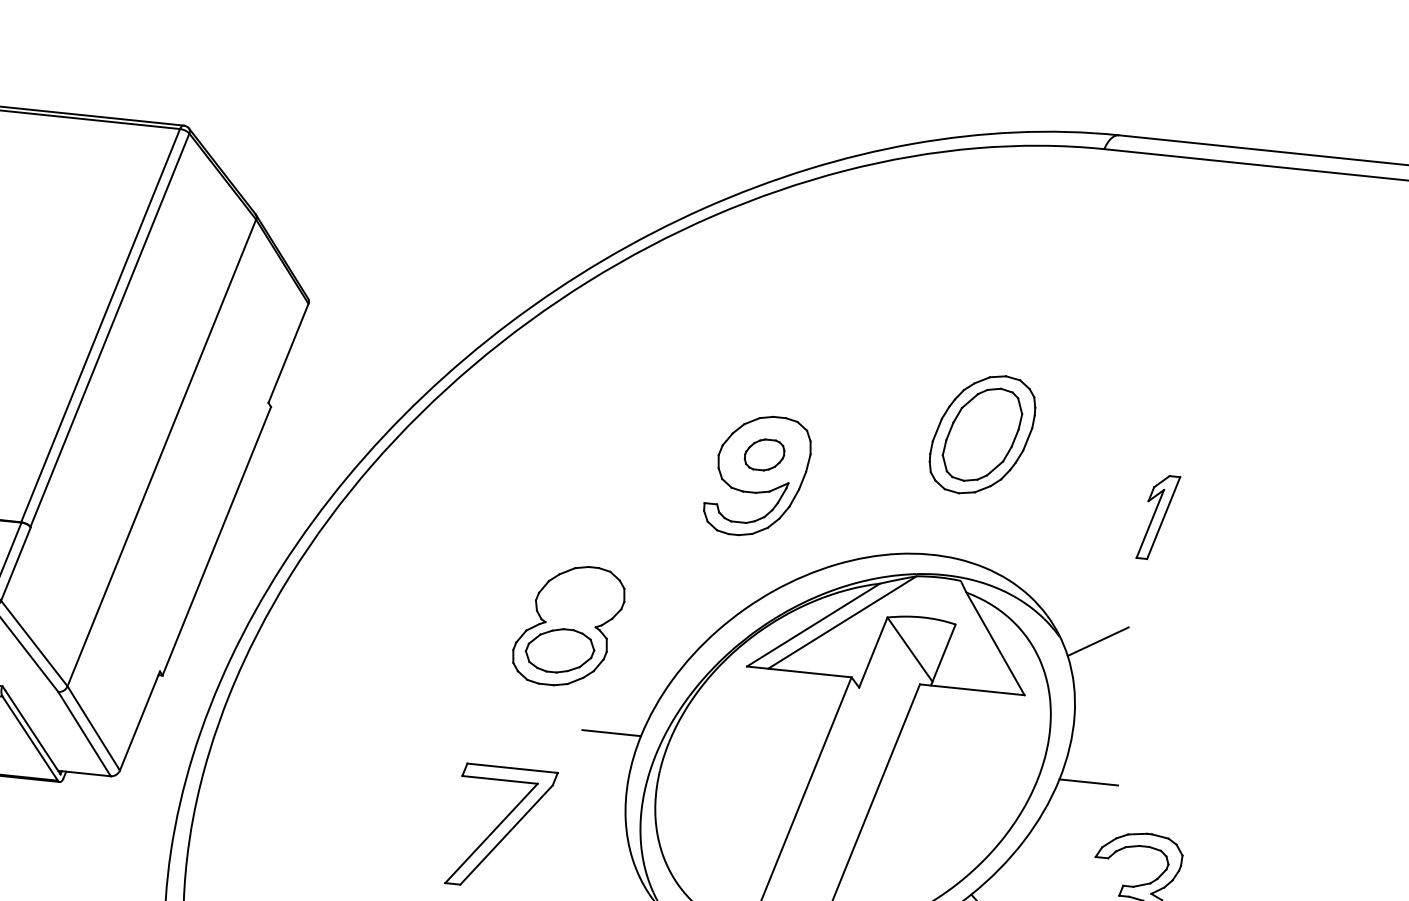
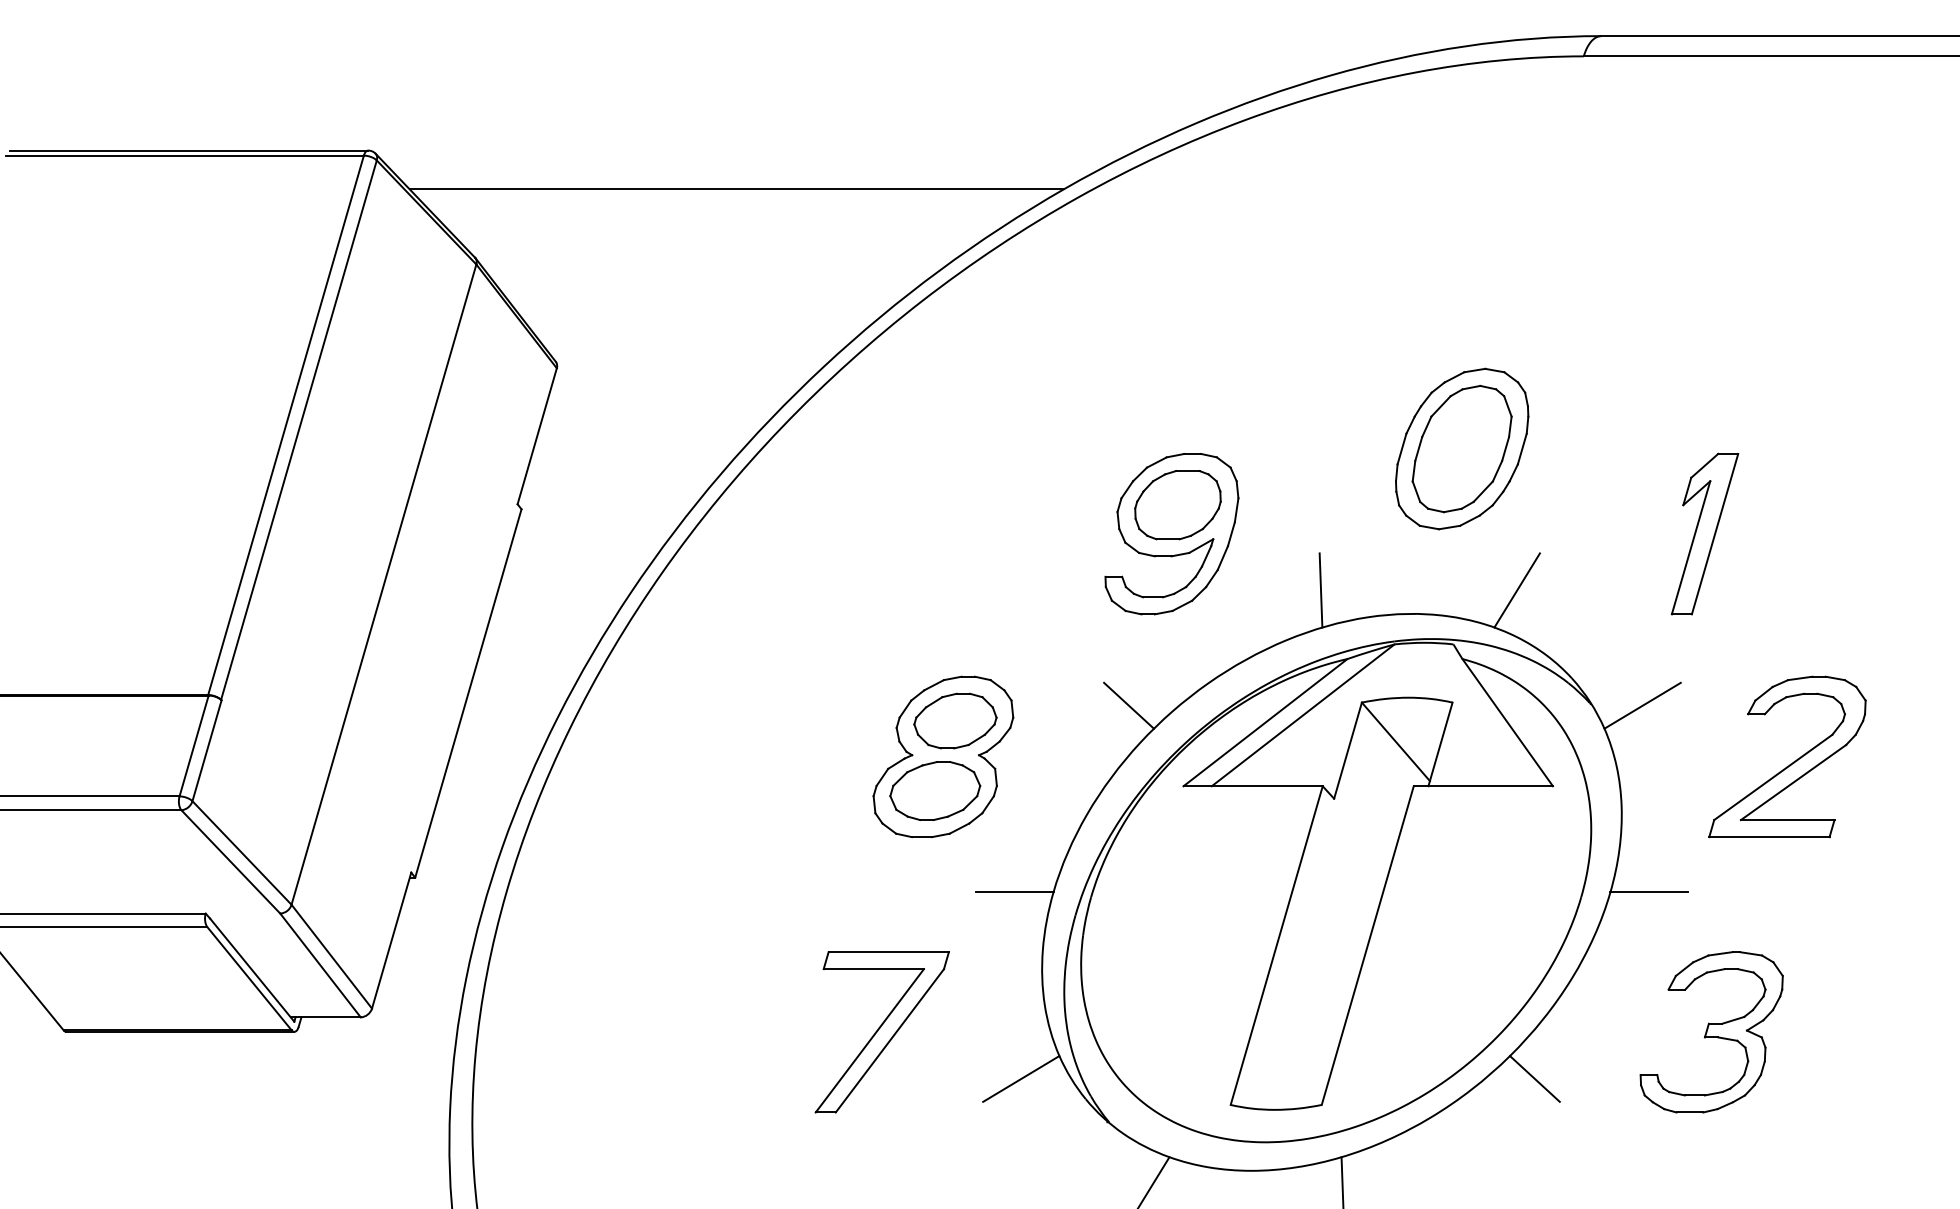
line: (457, 183) -> (736, 189), added
part: (764, 455) -> (1177, 505), size x1.67
part: (1158, 517) -> (1704, 533), size x1.43
line: (865, 530) -> (1320, 590), added
line: (1012, 545) -> (1516, 590), added
part: (580, 599) -> (955, 720), added
line: (711, 601) -> (1128, 705), added
part: (1204, 696) -> (1790, 763), added
line: (602, 873) -> (1021, 1078), added

